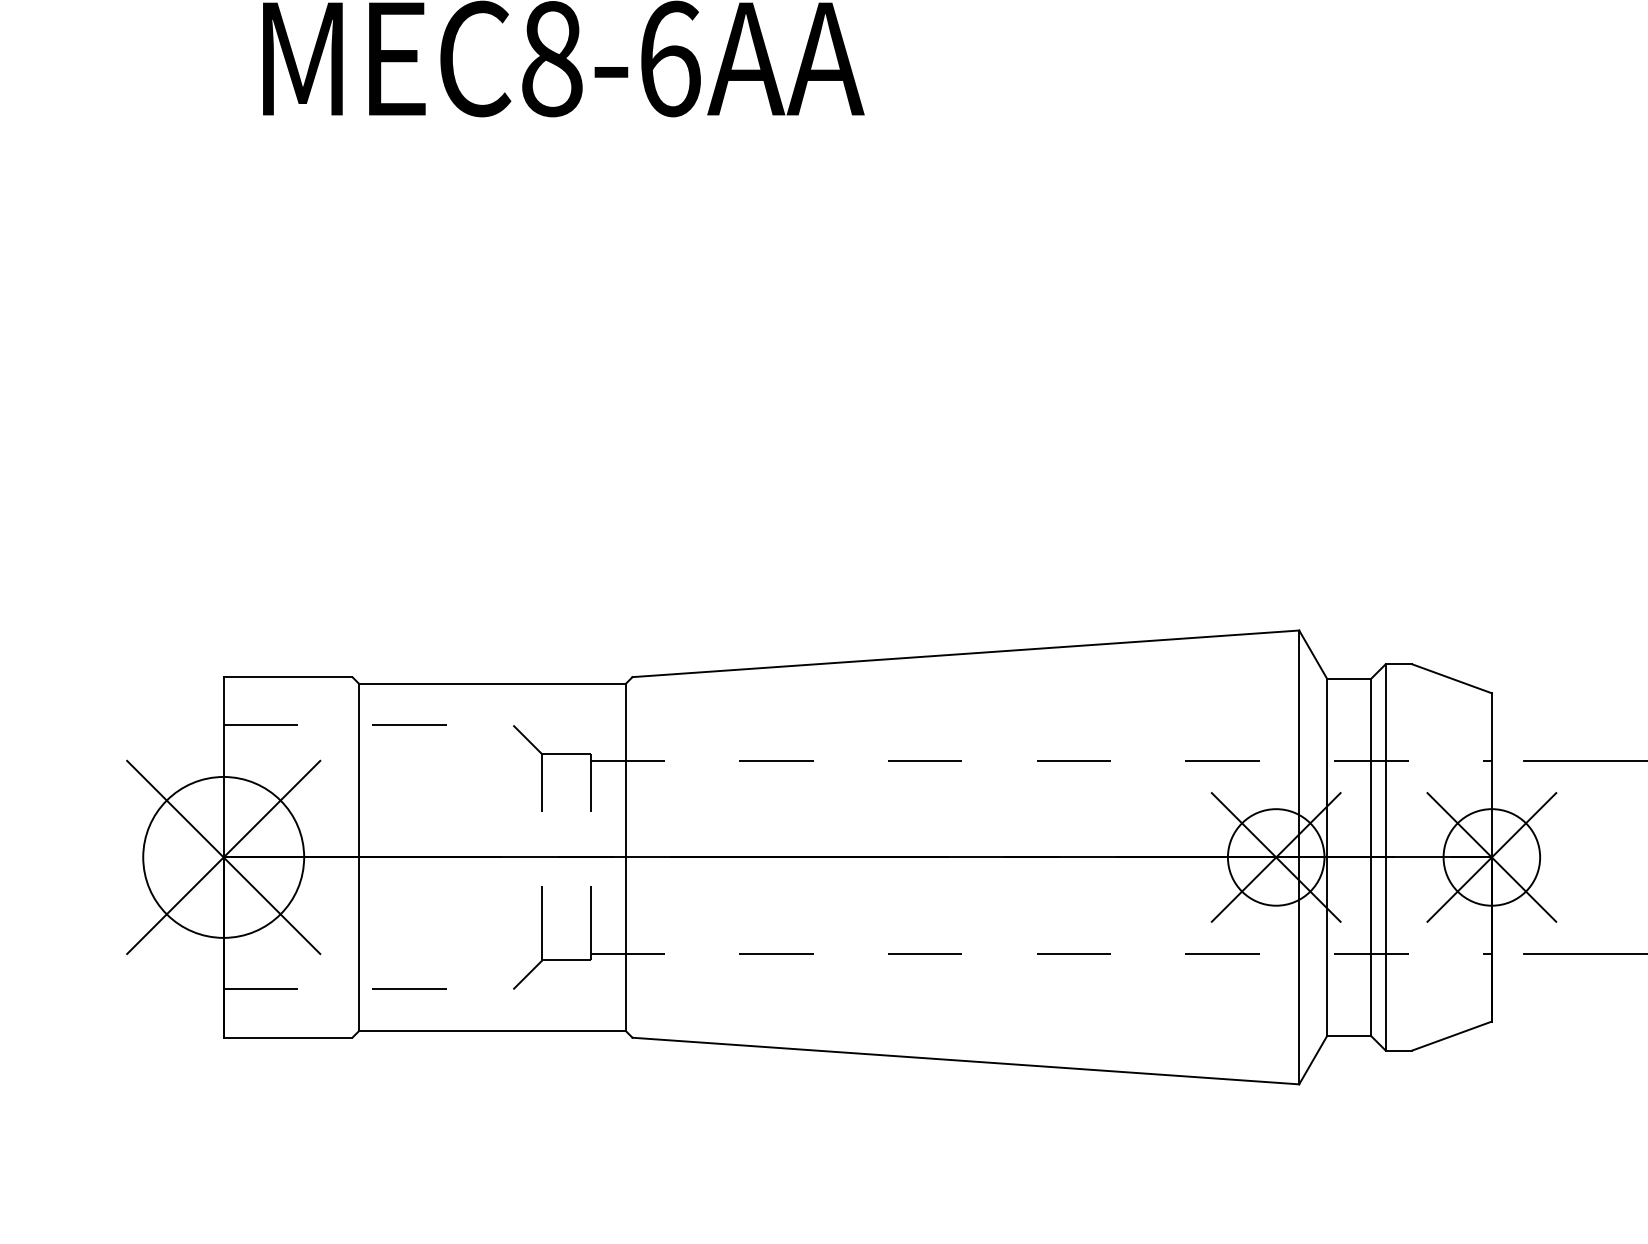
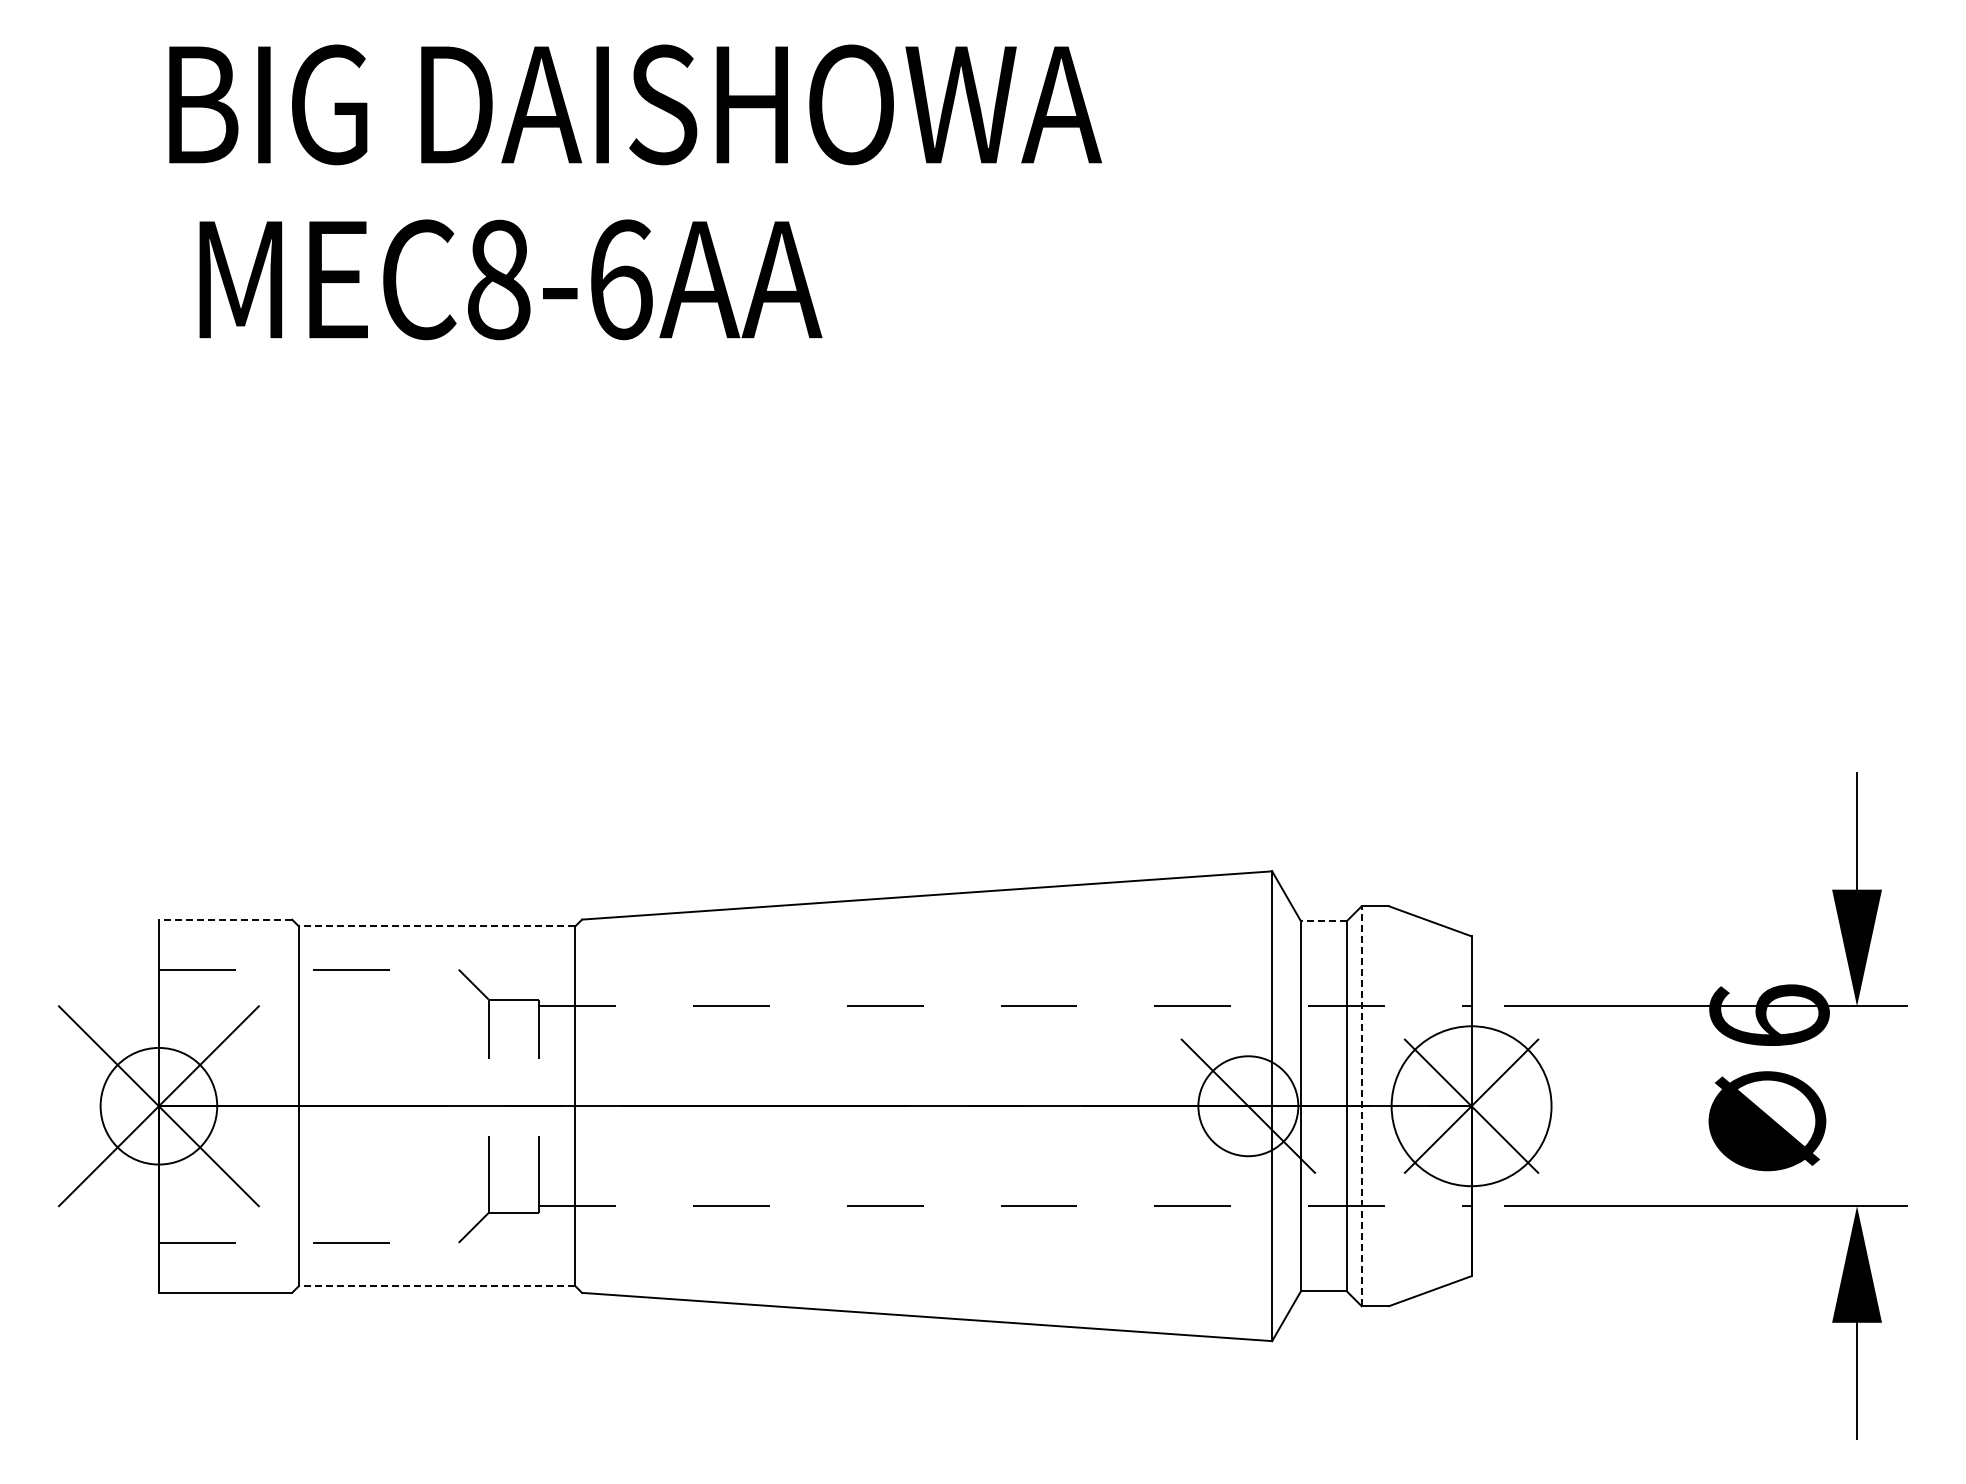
line: (288, 677) -> (225, 919), solid -> dashed
line: (1348, 678) -> (1323, 921), solid -> dashed
line: (491, 683) -> (436, 926), solid -> dashed
circle: (223, 856) -> (158, 1105), size x0.7
line: (1276, 856) -> (1248, 1105), removed
line: (1385, 857) -> (1361, 1106), solid -> dashed
circle: (1491, 857) -> (1471, 1106), size x1.6
line: (491, 1031) -> (436, 1286), solid -> dashed

